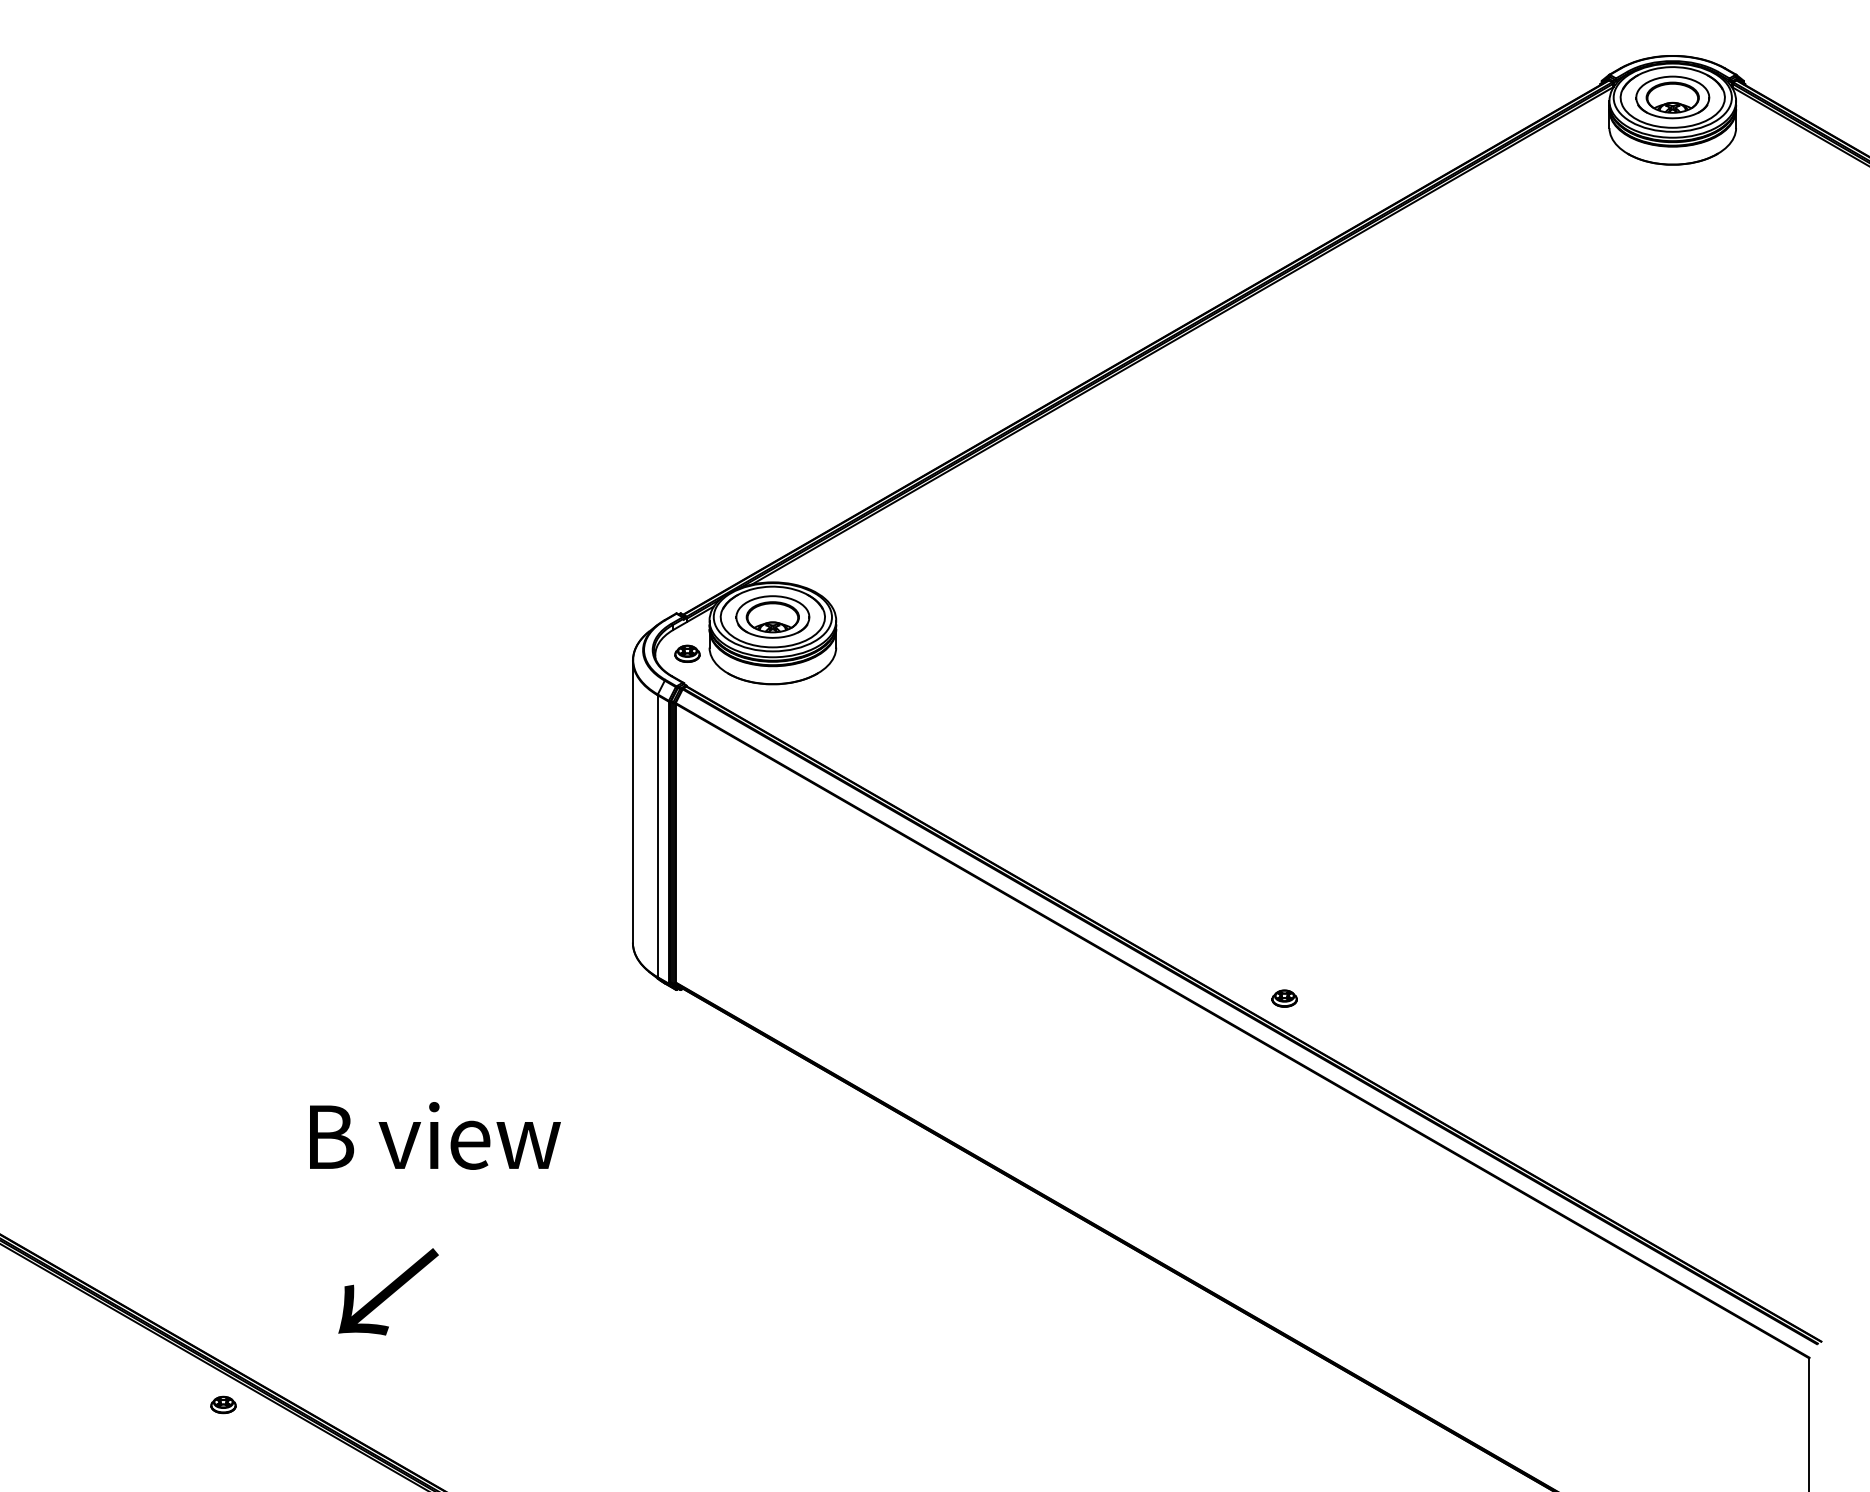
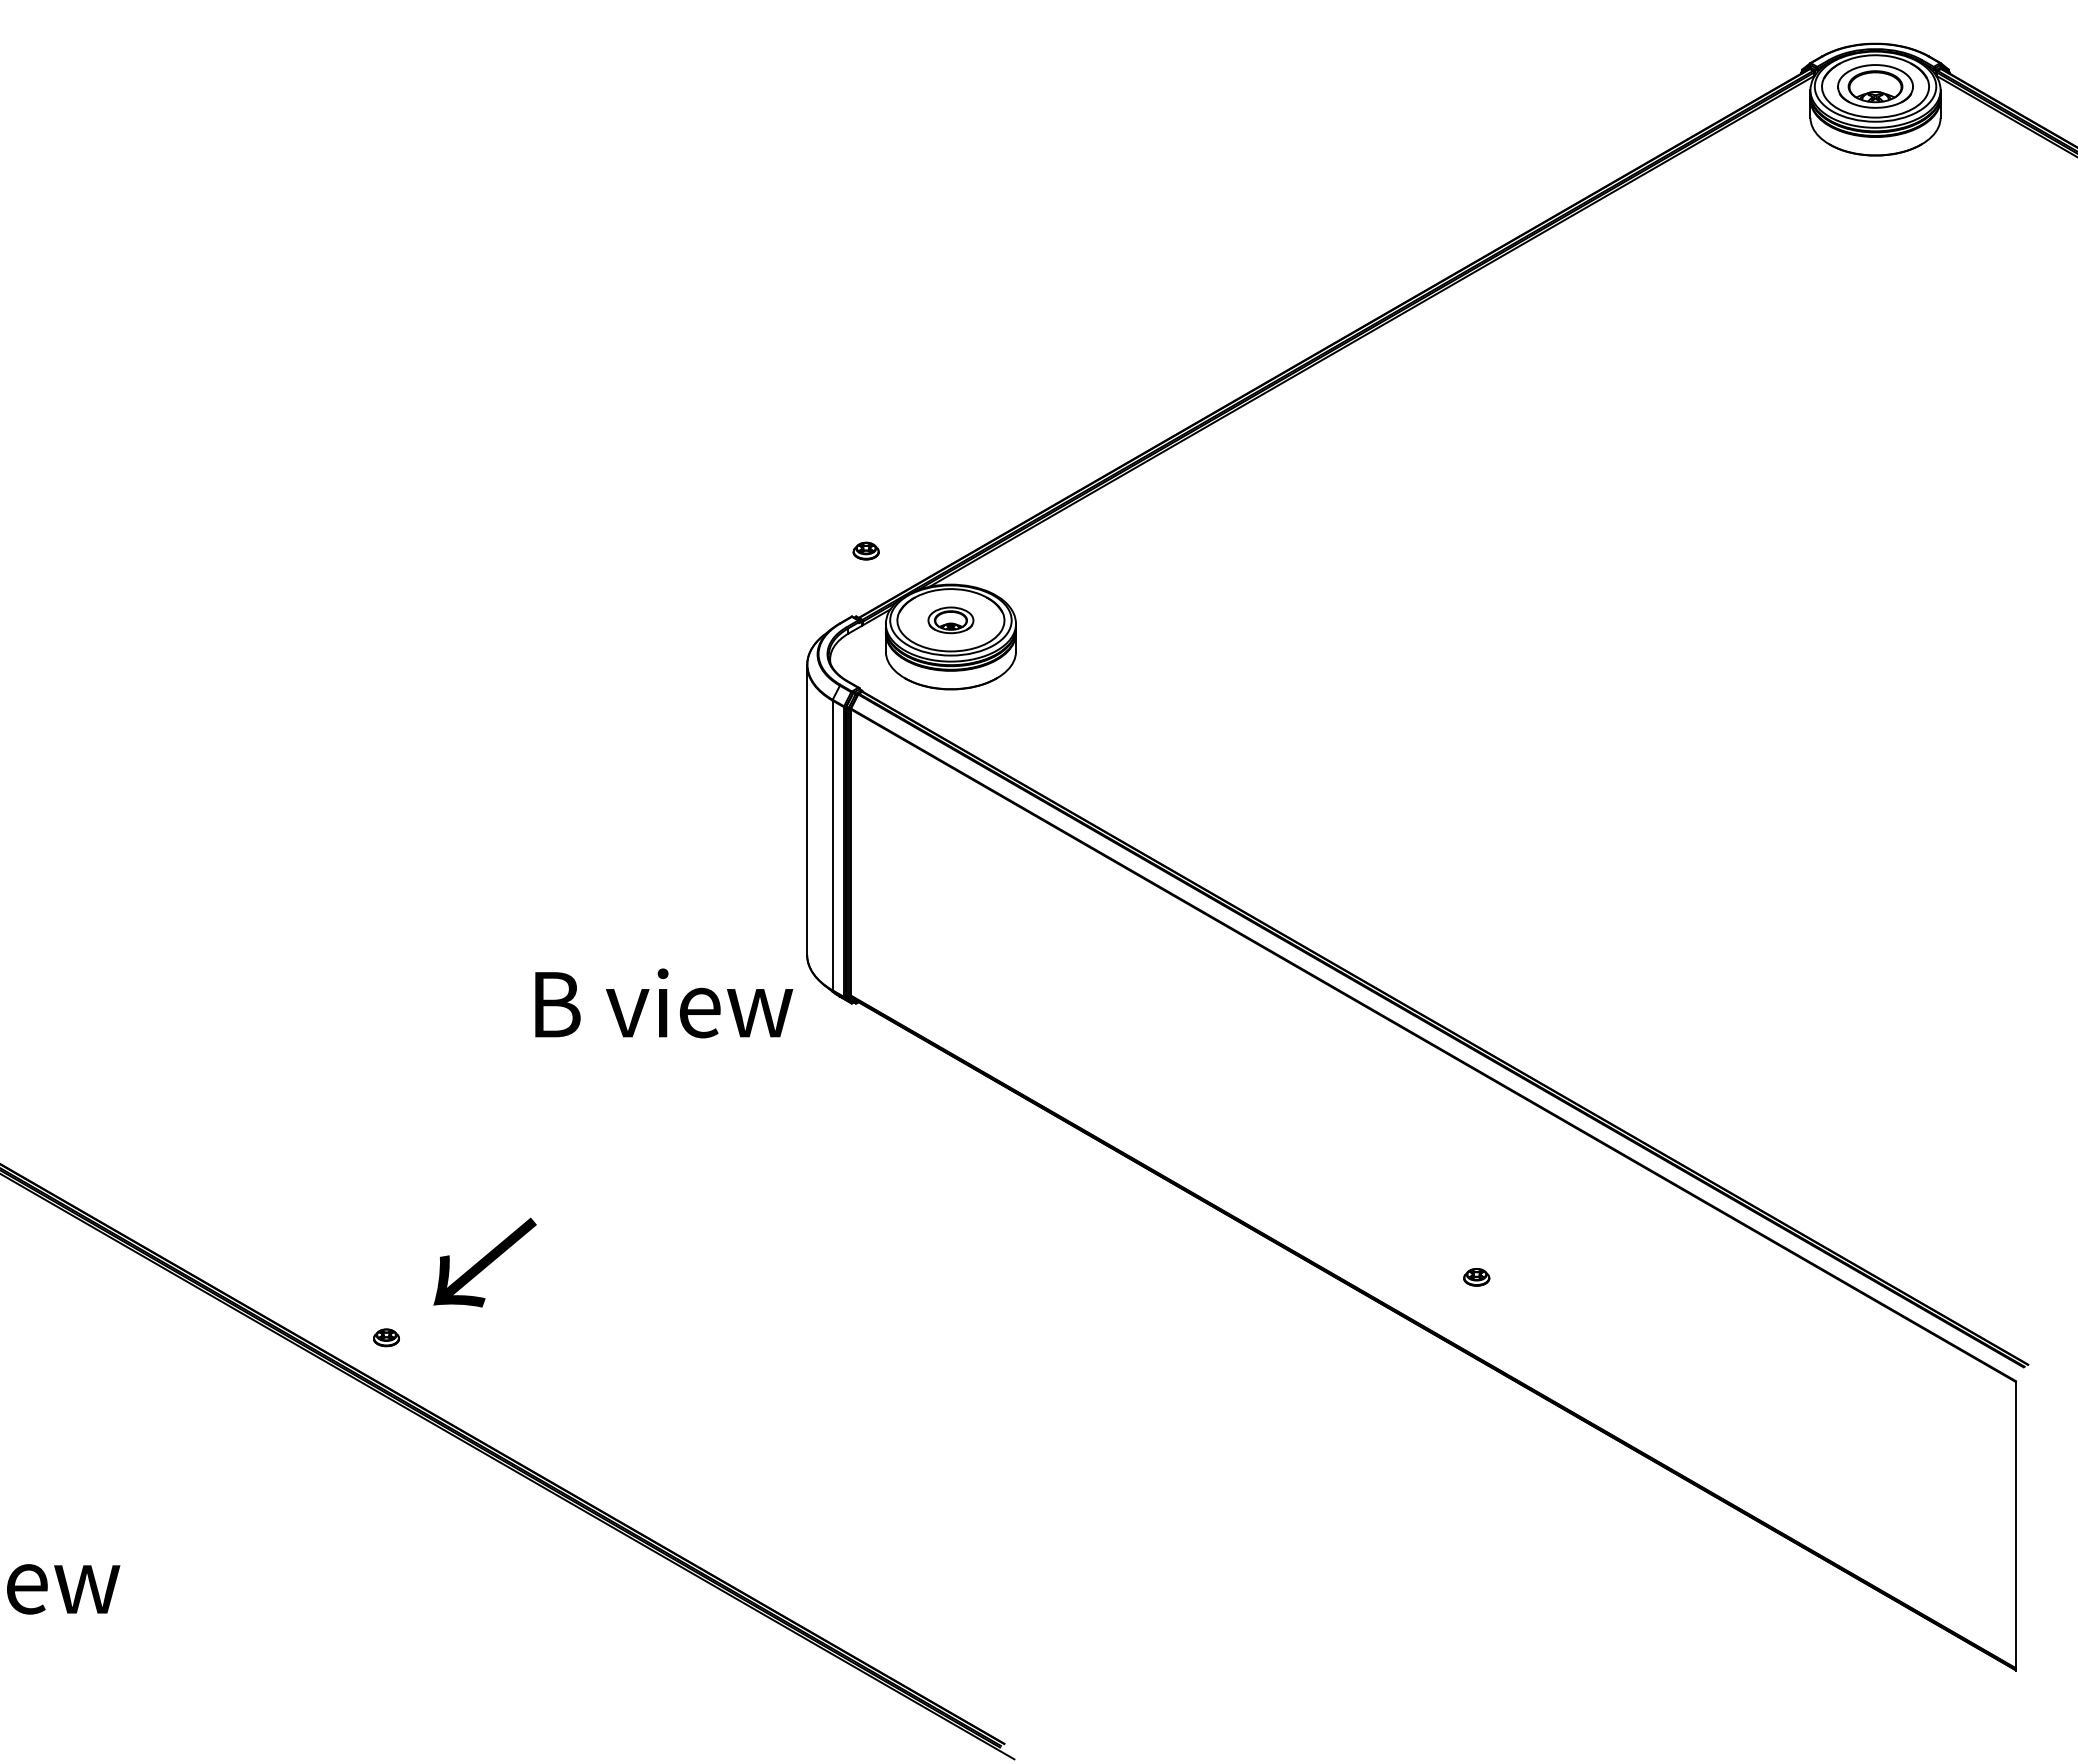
part: (772, 617) -> (950, 620), size x0.6
part: (686, 653) -> (865, 550), moved
part: (1284, 998) -> (1476, 1277), moved
text: (435, 1136) -> (664, 1003), moved
text: (387, 1291) -> (484, 1262), moved
part: (223, 1404) -> (386, 1337), moved

